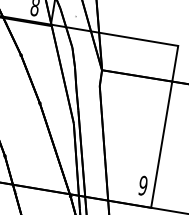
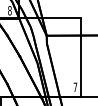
text: (143, 186) -> (75, 87), 9 -> 7

